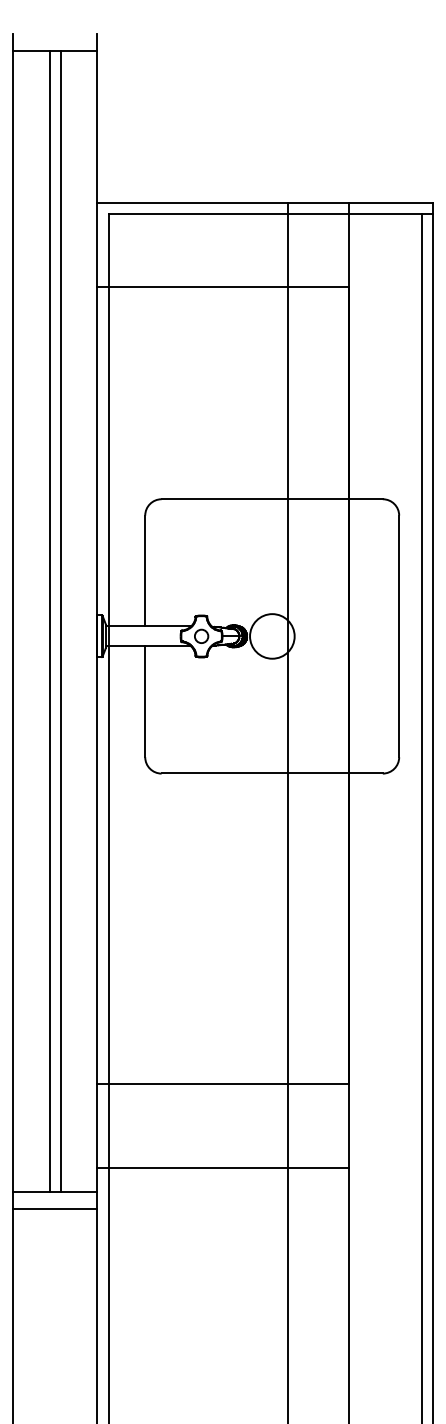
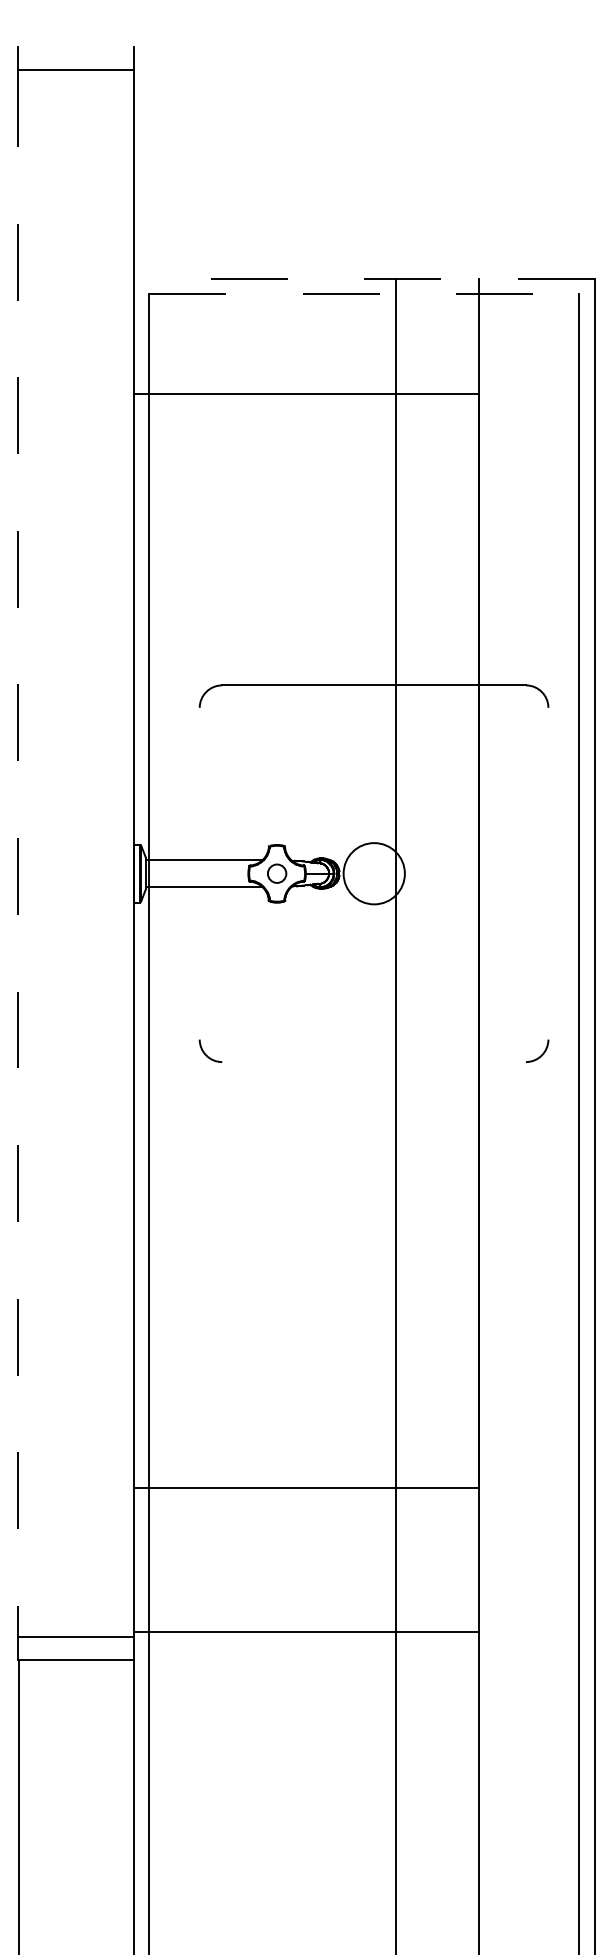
line: (265, 202) -> (364, 278), solid -> dashed
line: (270, 214) -> (371, 294), solid -> dashed
line: (145, 570) -> (199, 783), removed
line: (13, 621) -> (18, 853), solid -> dashed
line: (49, 621) -> (68, 853), removed
line: (60, 621) -> (83, 853), removed
line: (399, 636) -> (548, 873), removed
line: (145, 701) -> (199, 963), removed
line: (271, 773) -> (373, 1061), removed
line: (223, 1167) -> (306, 1632), moved

